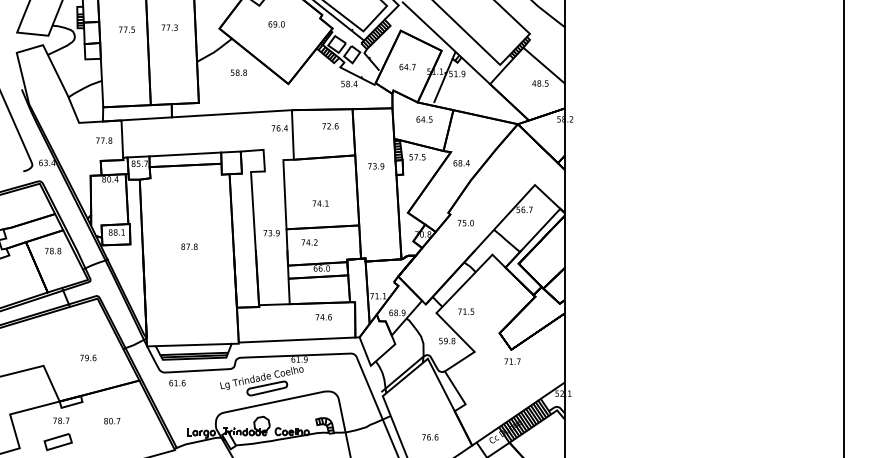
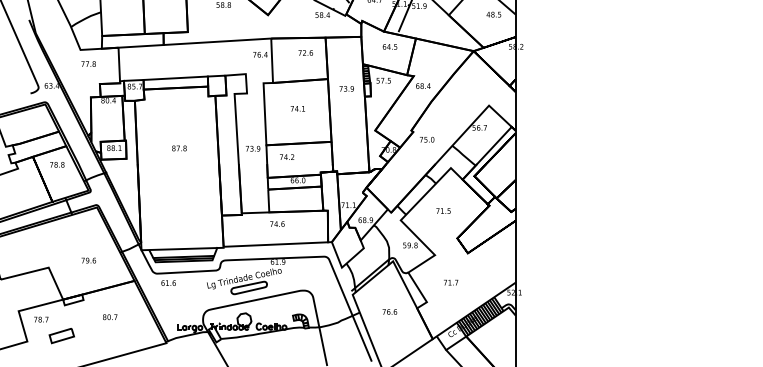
part: (104, 140) -> (88, 63), moved
part: (320, 203) -> (297, 108), moved
part: (189, 246) -> (179, 148), moved
part: (466, 311) -> (443, 210), moved
part: (323, 317) -> (277, 224), moved
part: (512, 361) -> (450, 282), moved
part: (61, 420) -> (41, 319), moved
part: (430, 437) -> (390, 312), moved

